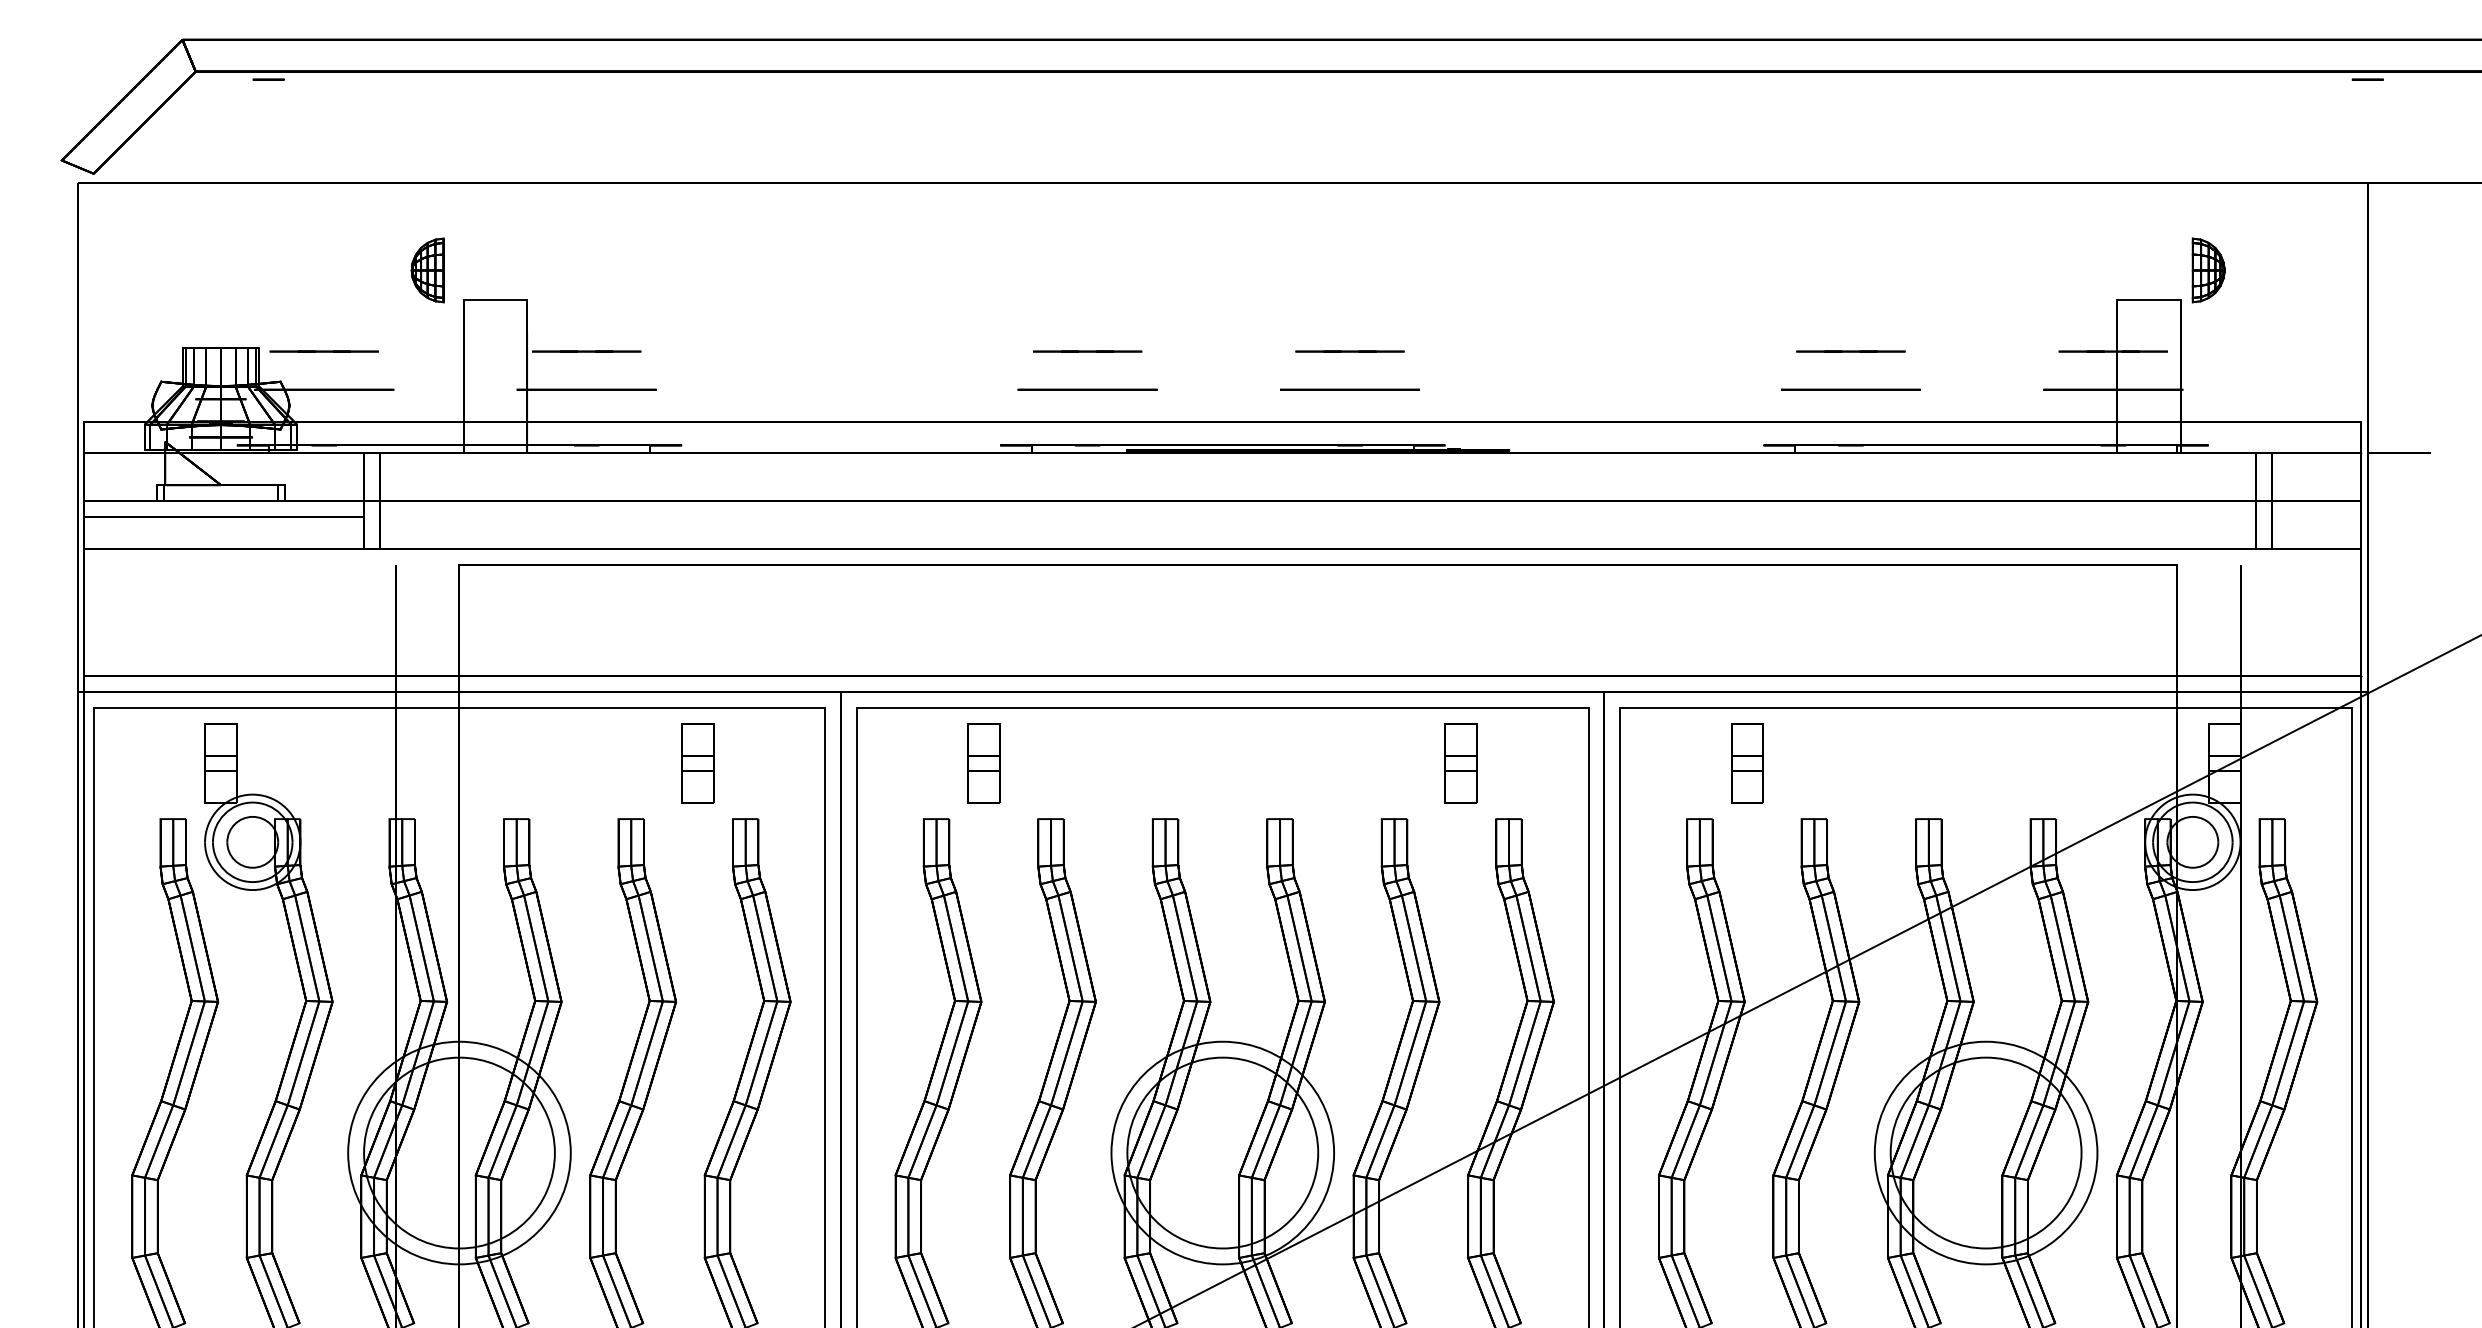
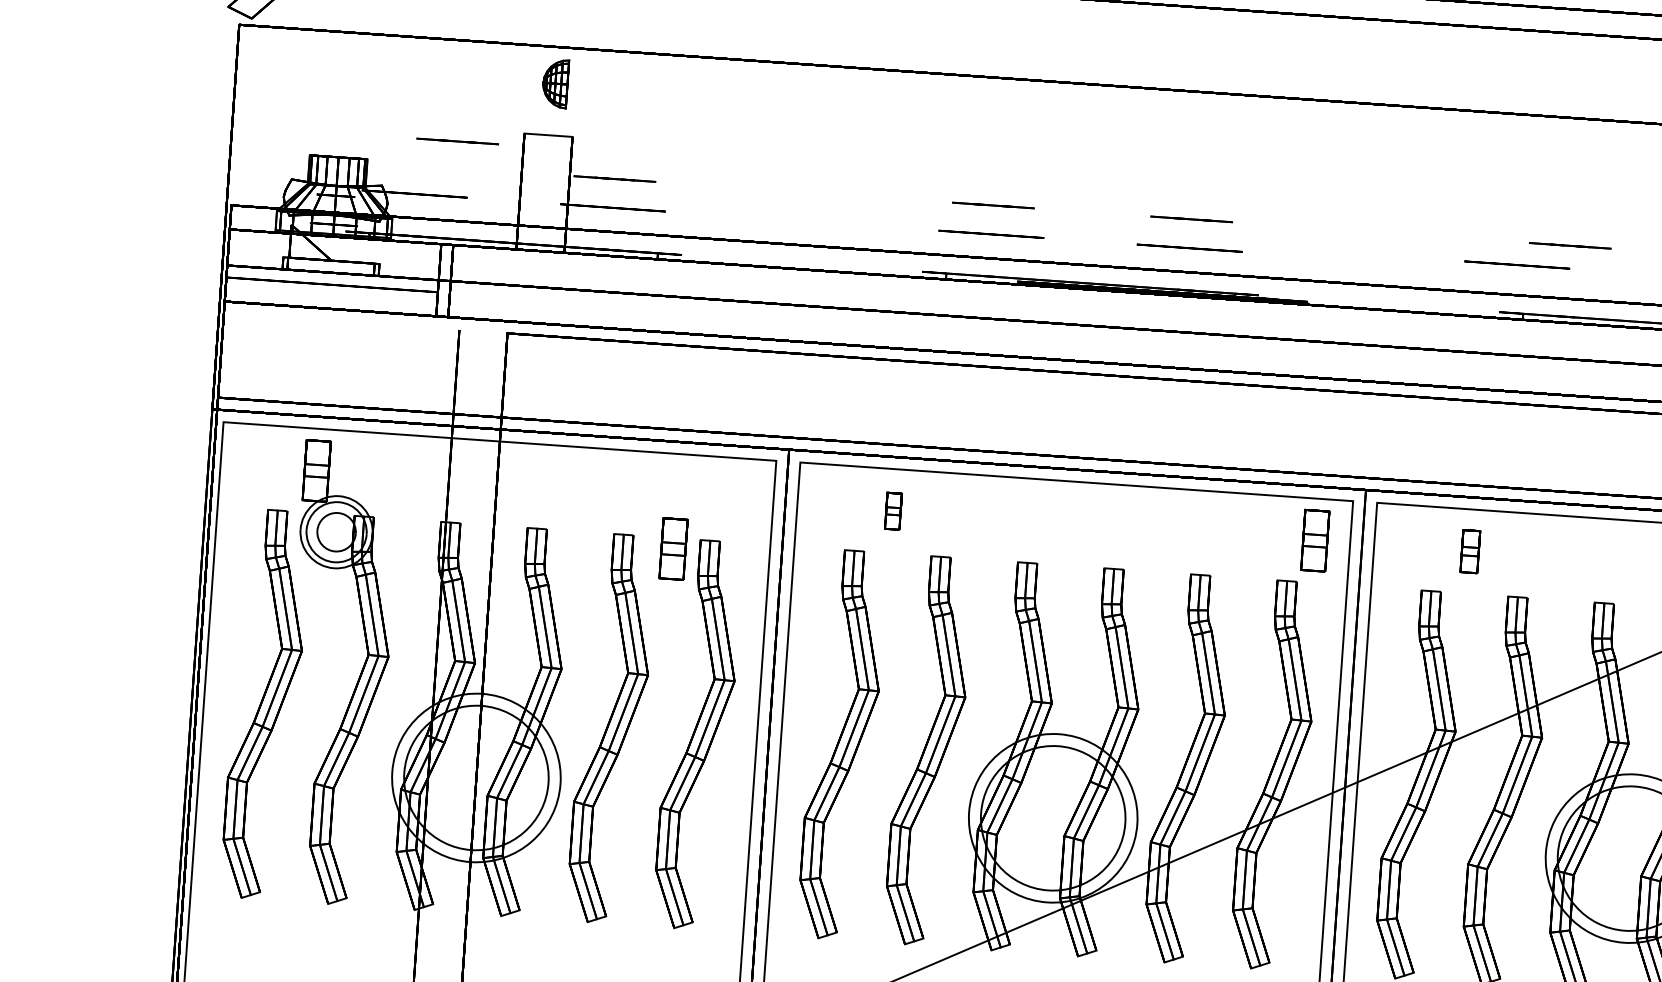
part: (427, 270) -> (555, 83), moved
line: (323, 351) -> (457, 141), moved
circle: (1850, 389) -> (1516, 264), moved
part: (697, 763) -> (673, 549), moved
part: (983, 763) -> (892, 511), size x0.6
part: (1460, 763) -> (1314, 540), moved
part: (1747, 763) -> (1470, 551), size x0.7

